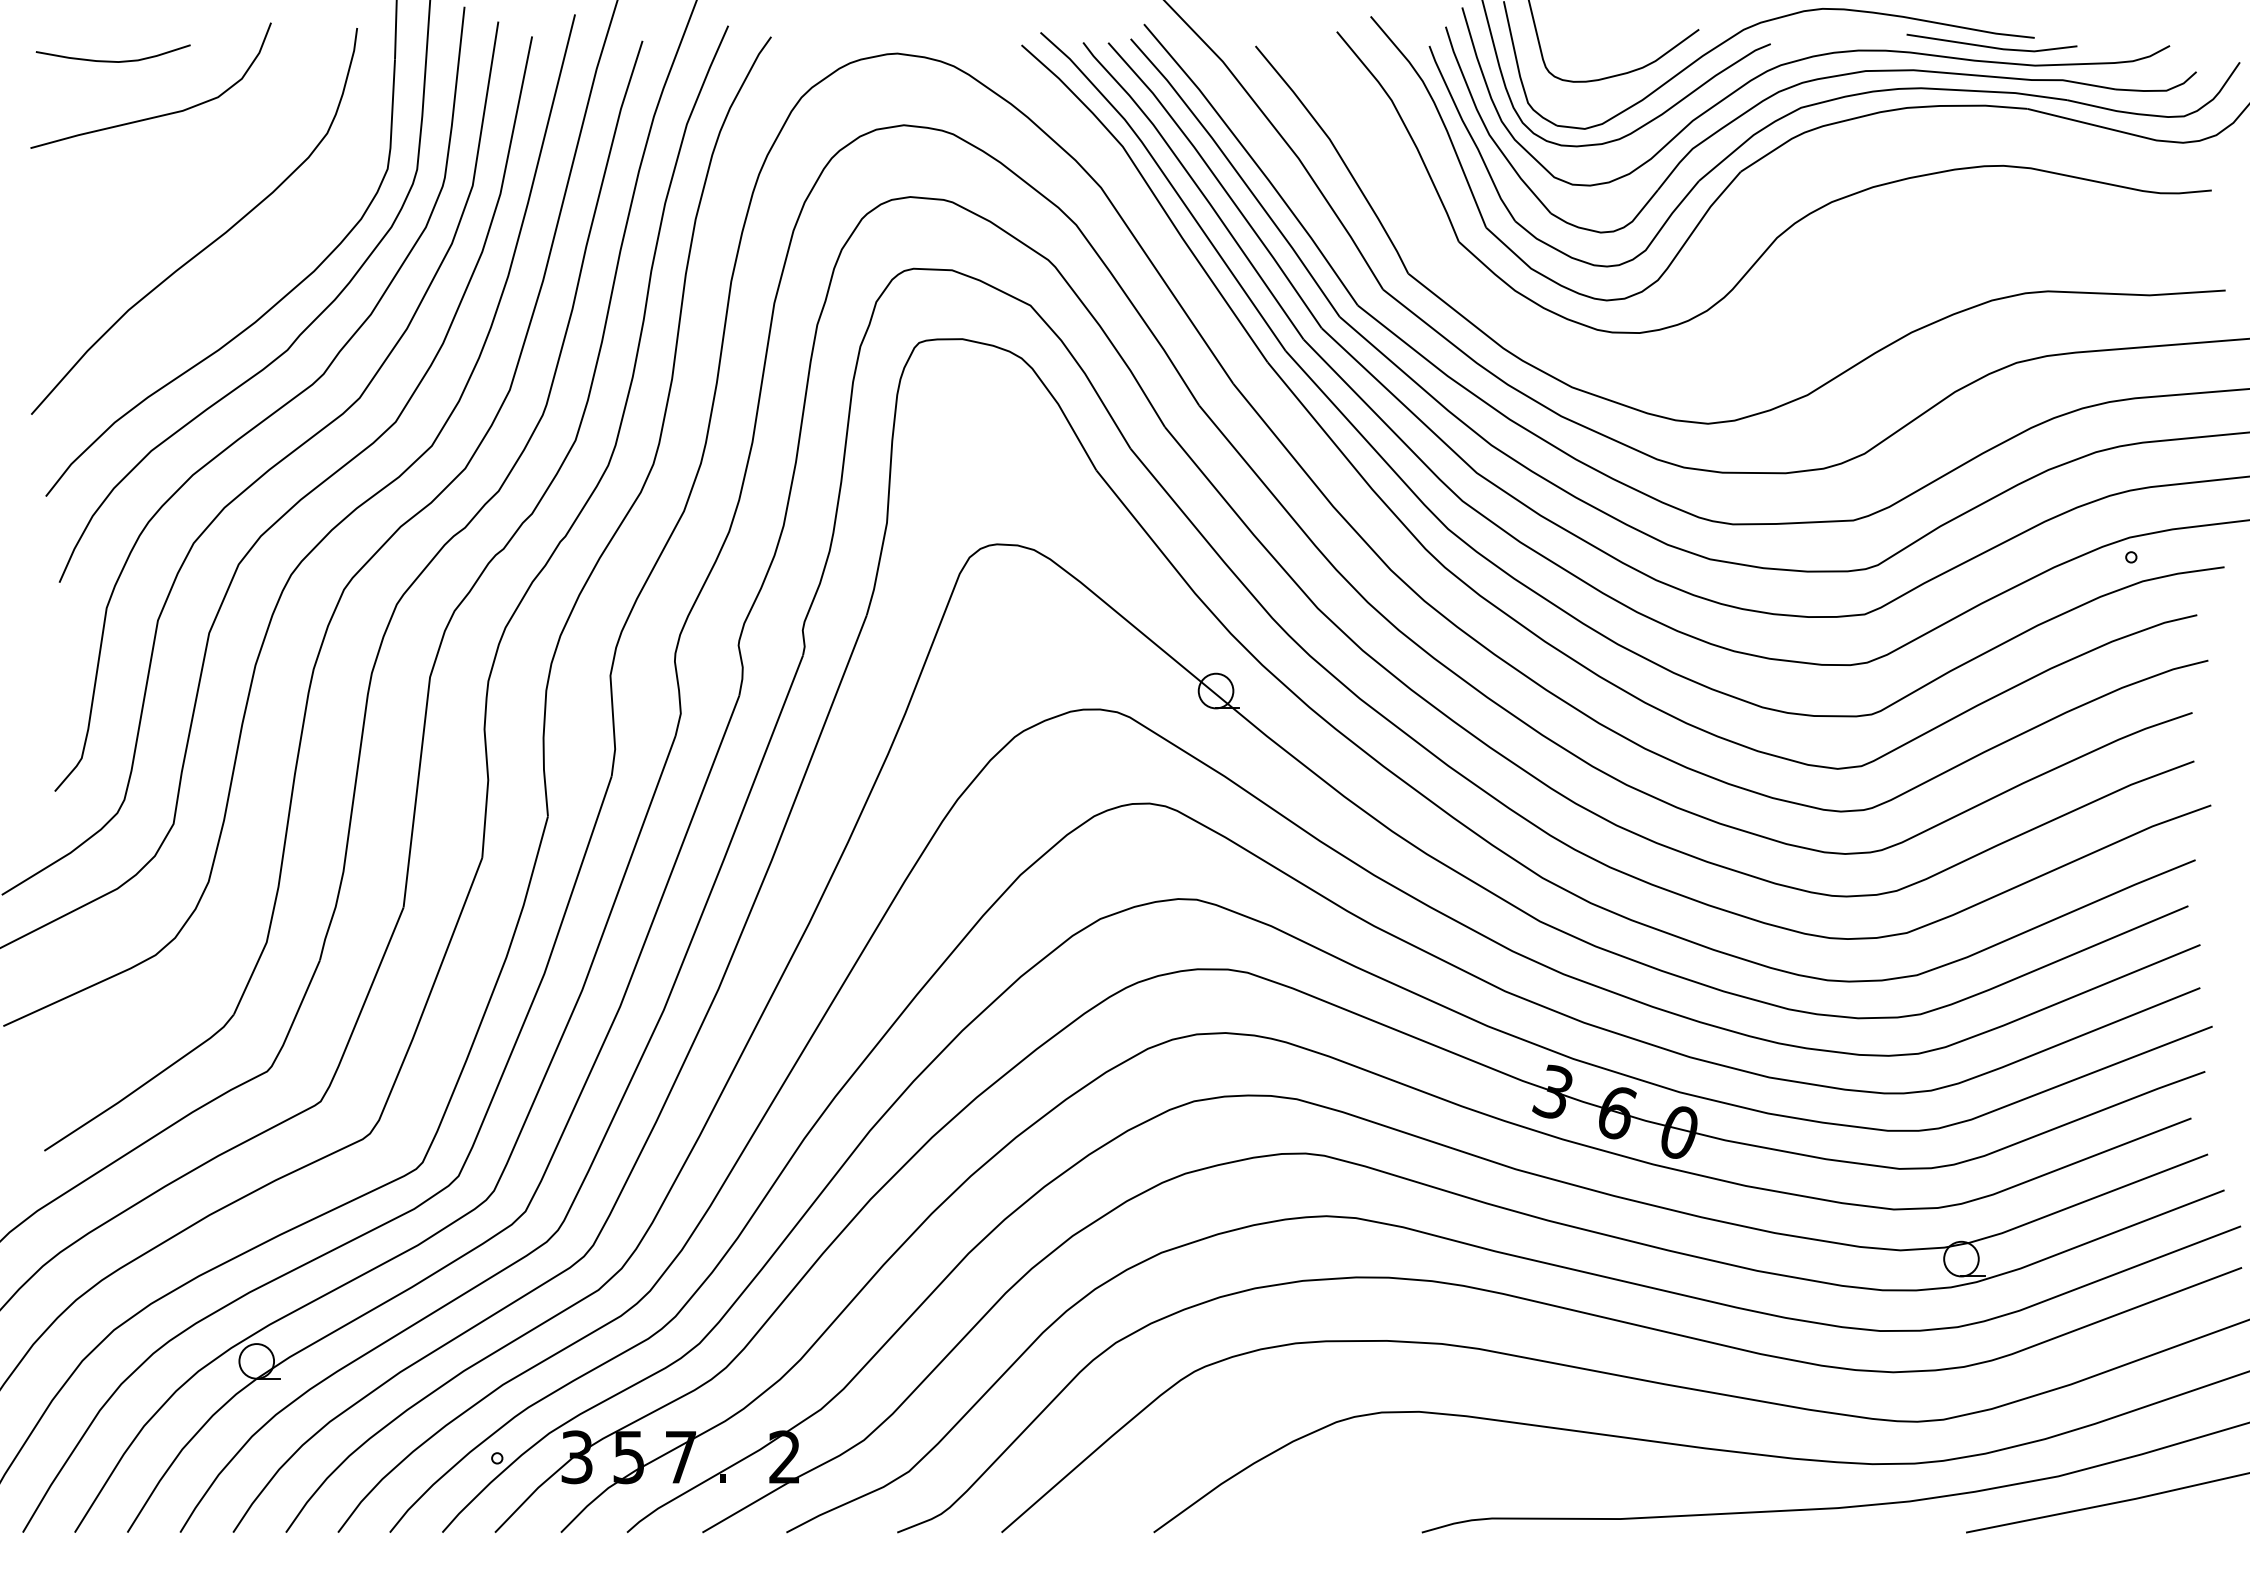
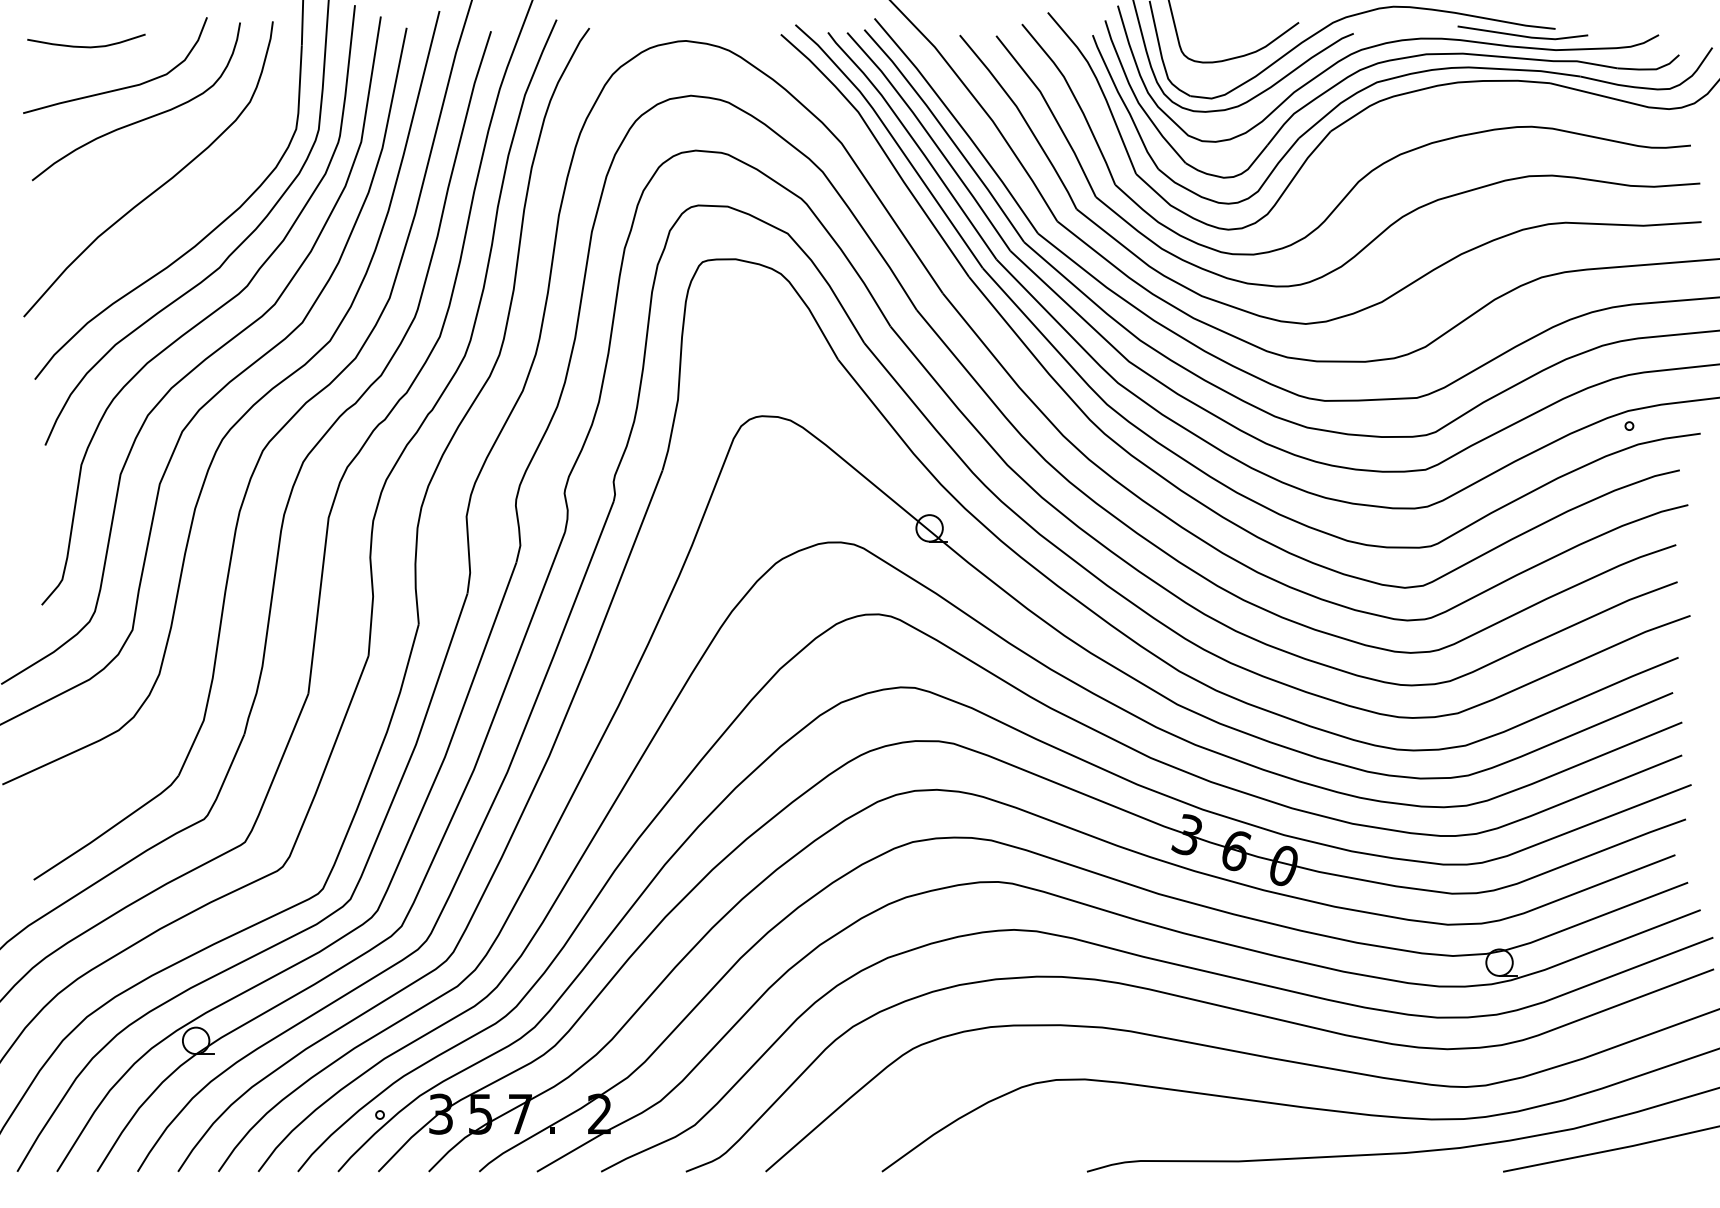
curve: (185, 156) -> (141, 119), added
part: (1824, 289) -> (1394, 221), added

